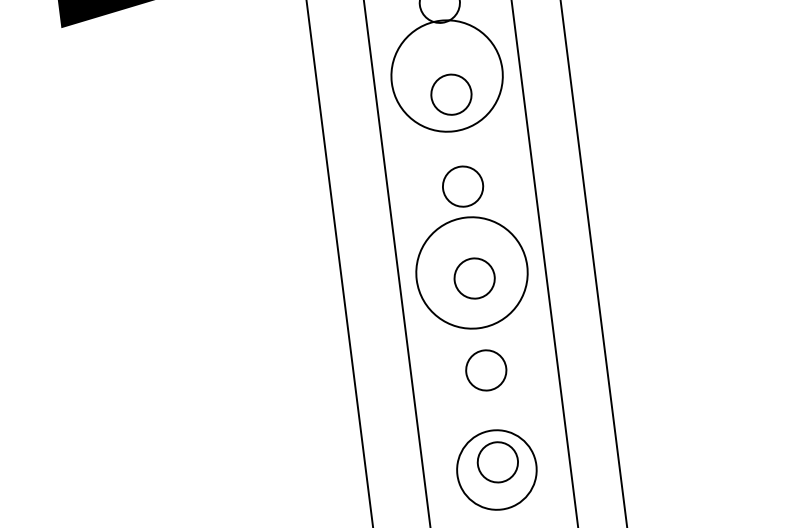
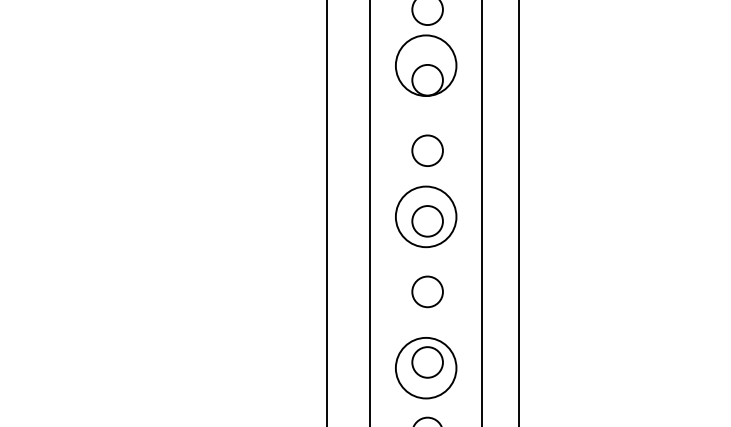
circle: (446, 75) -> (425, 65), size x0.71
circle: (471, 272) -> (425, 216), size x0.71

